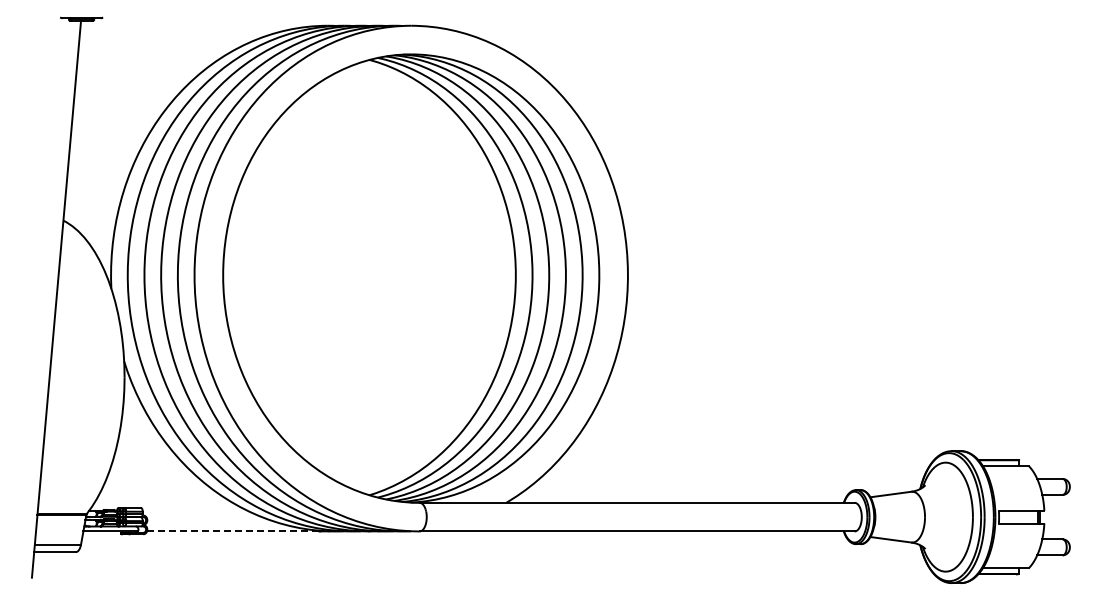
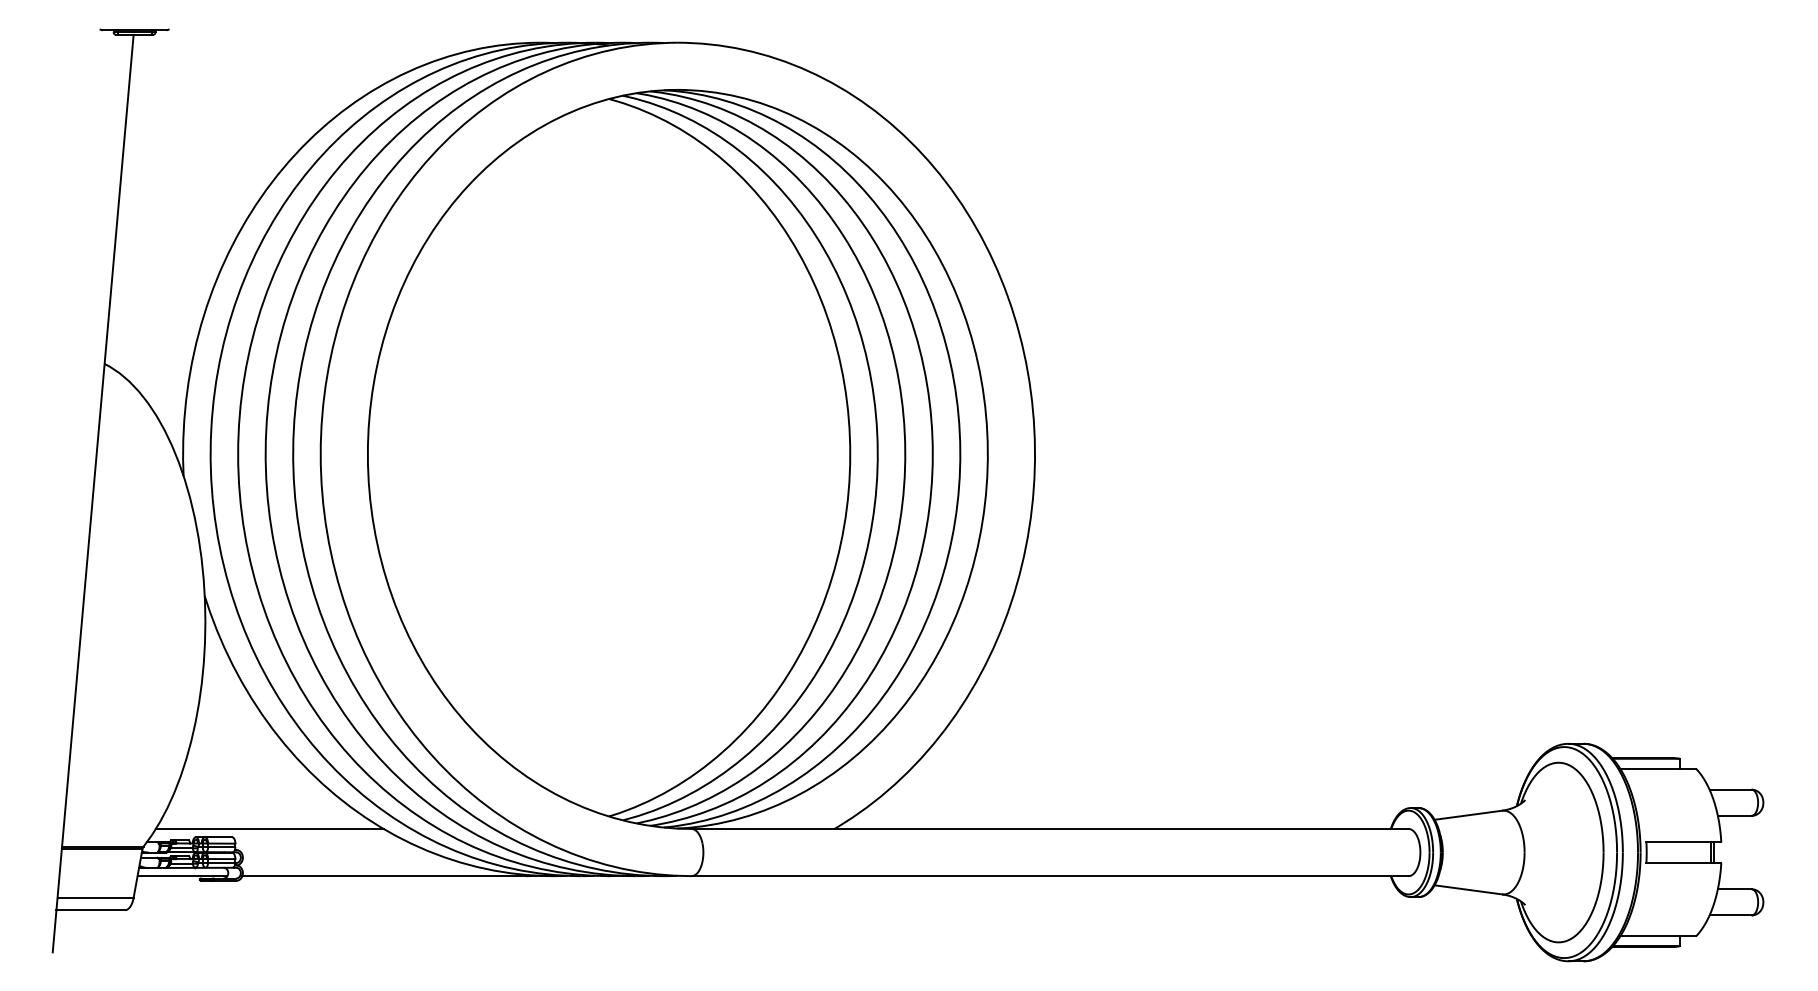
line: (163, 502) -> (269, 828), added
line: (232, 531) -> (383, 876), dashed -> solid

